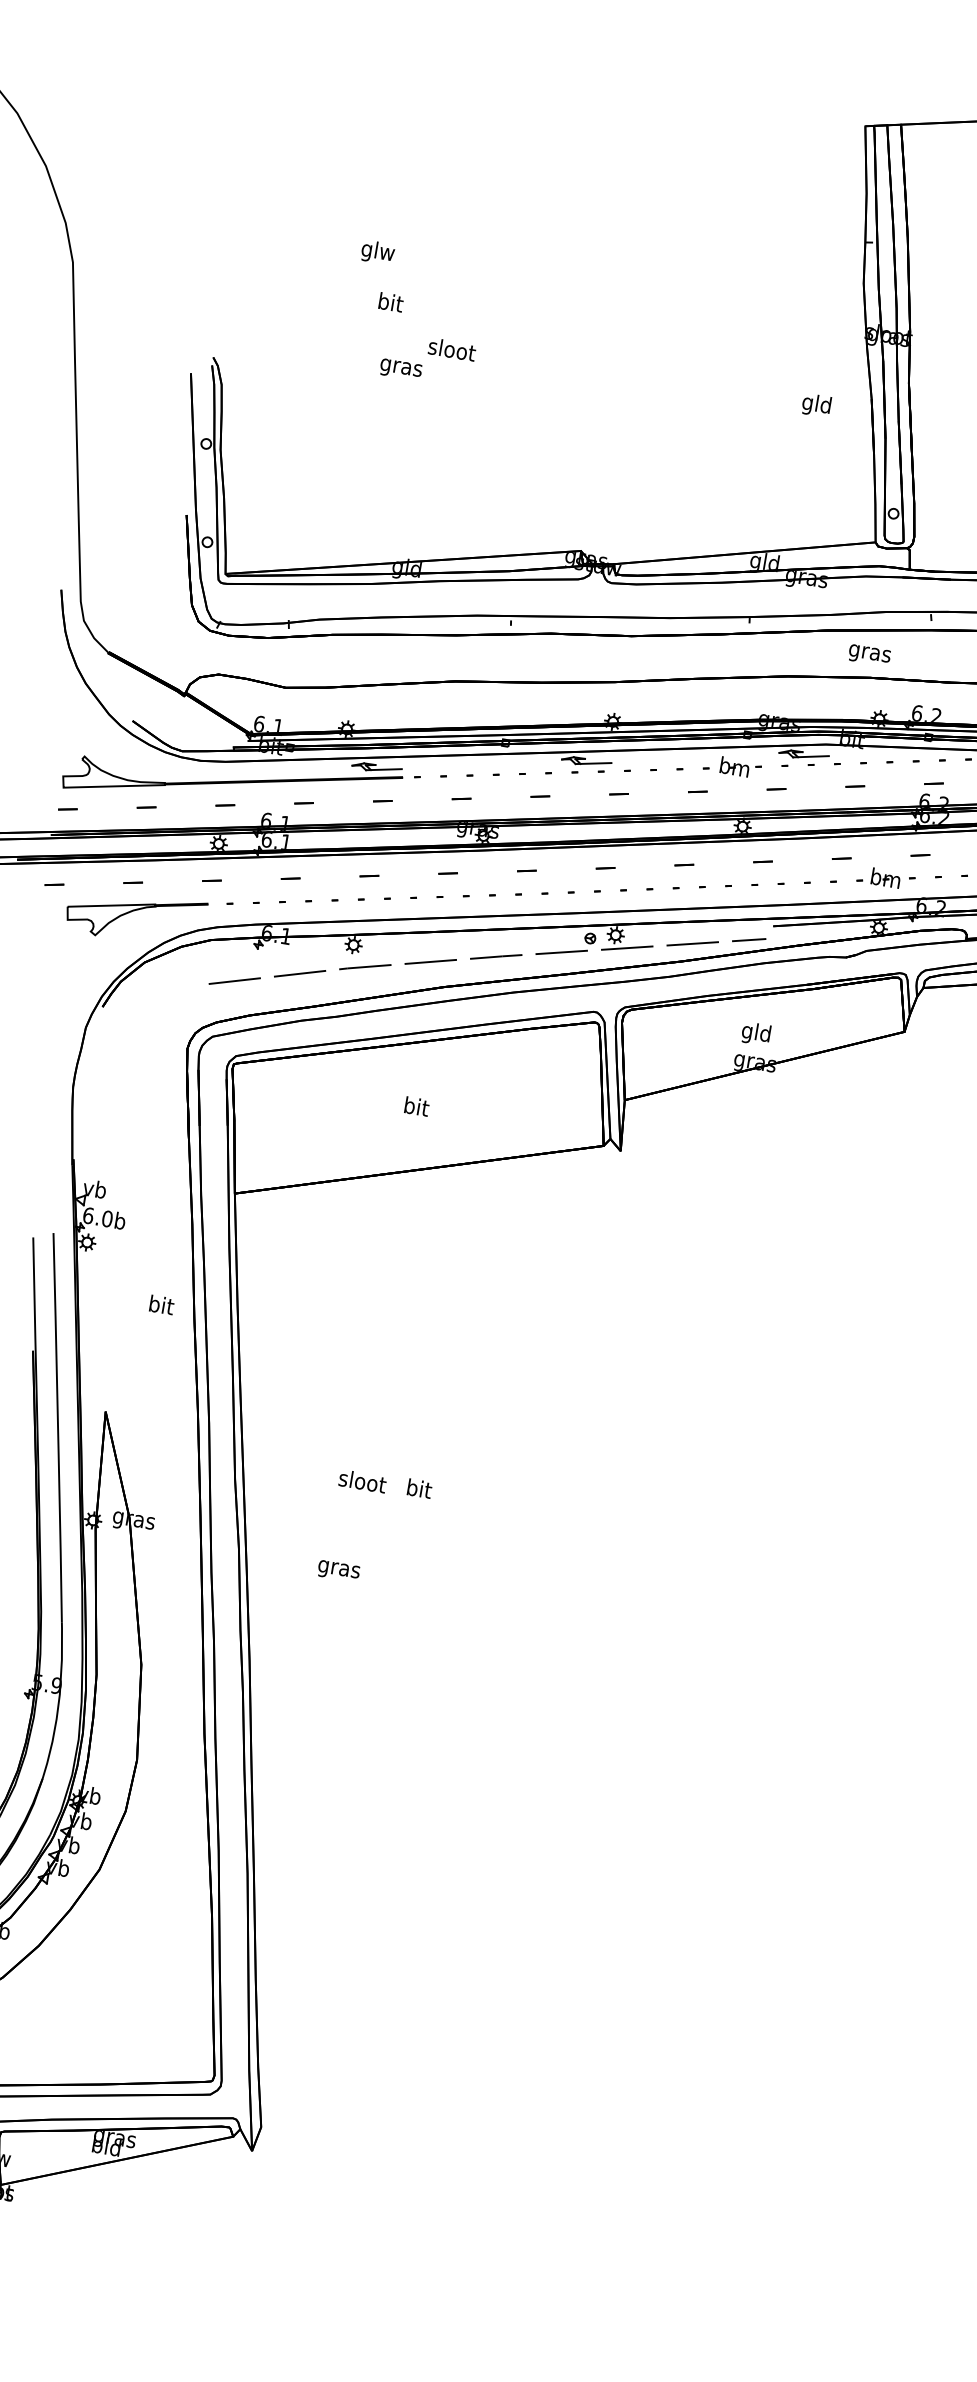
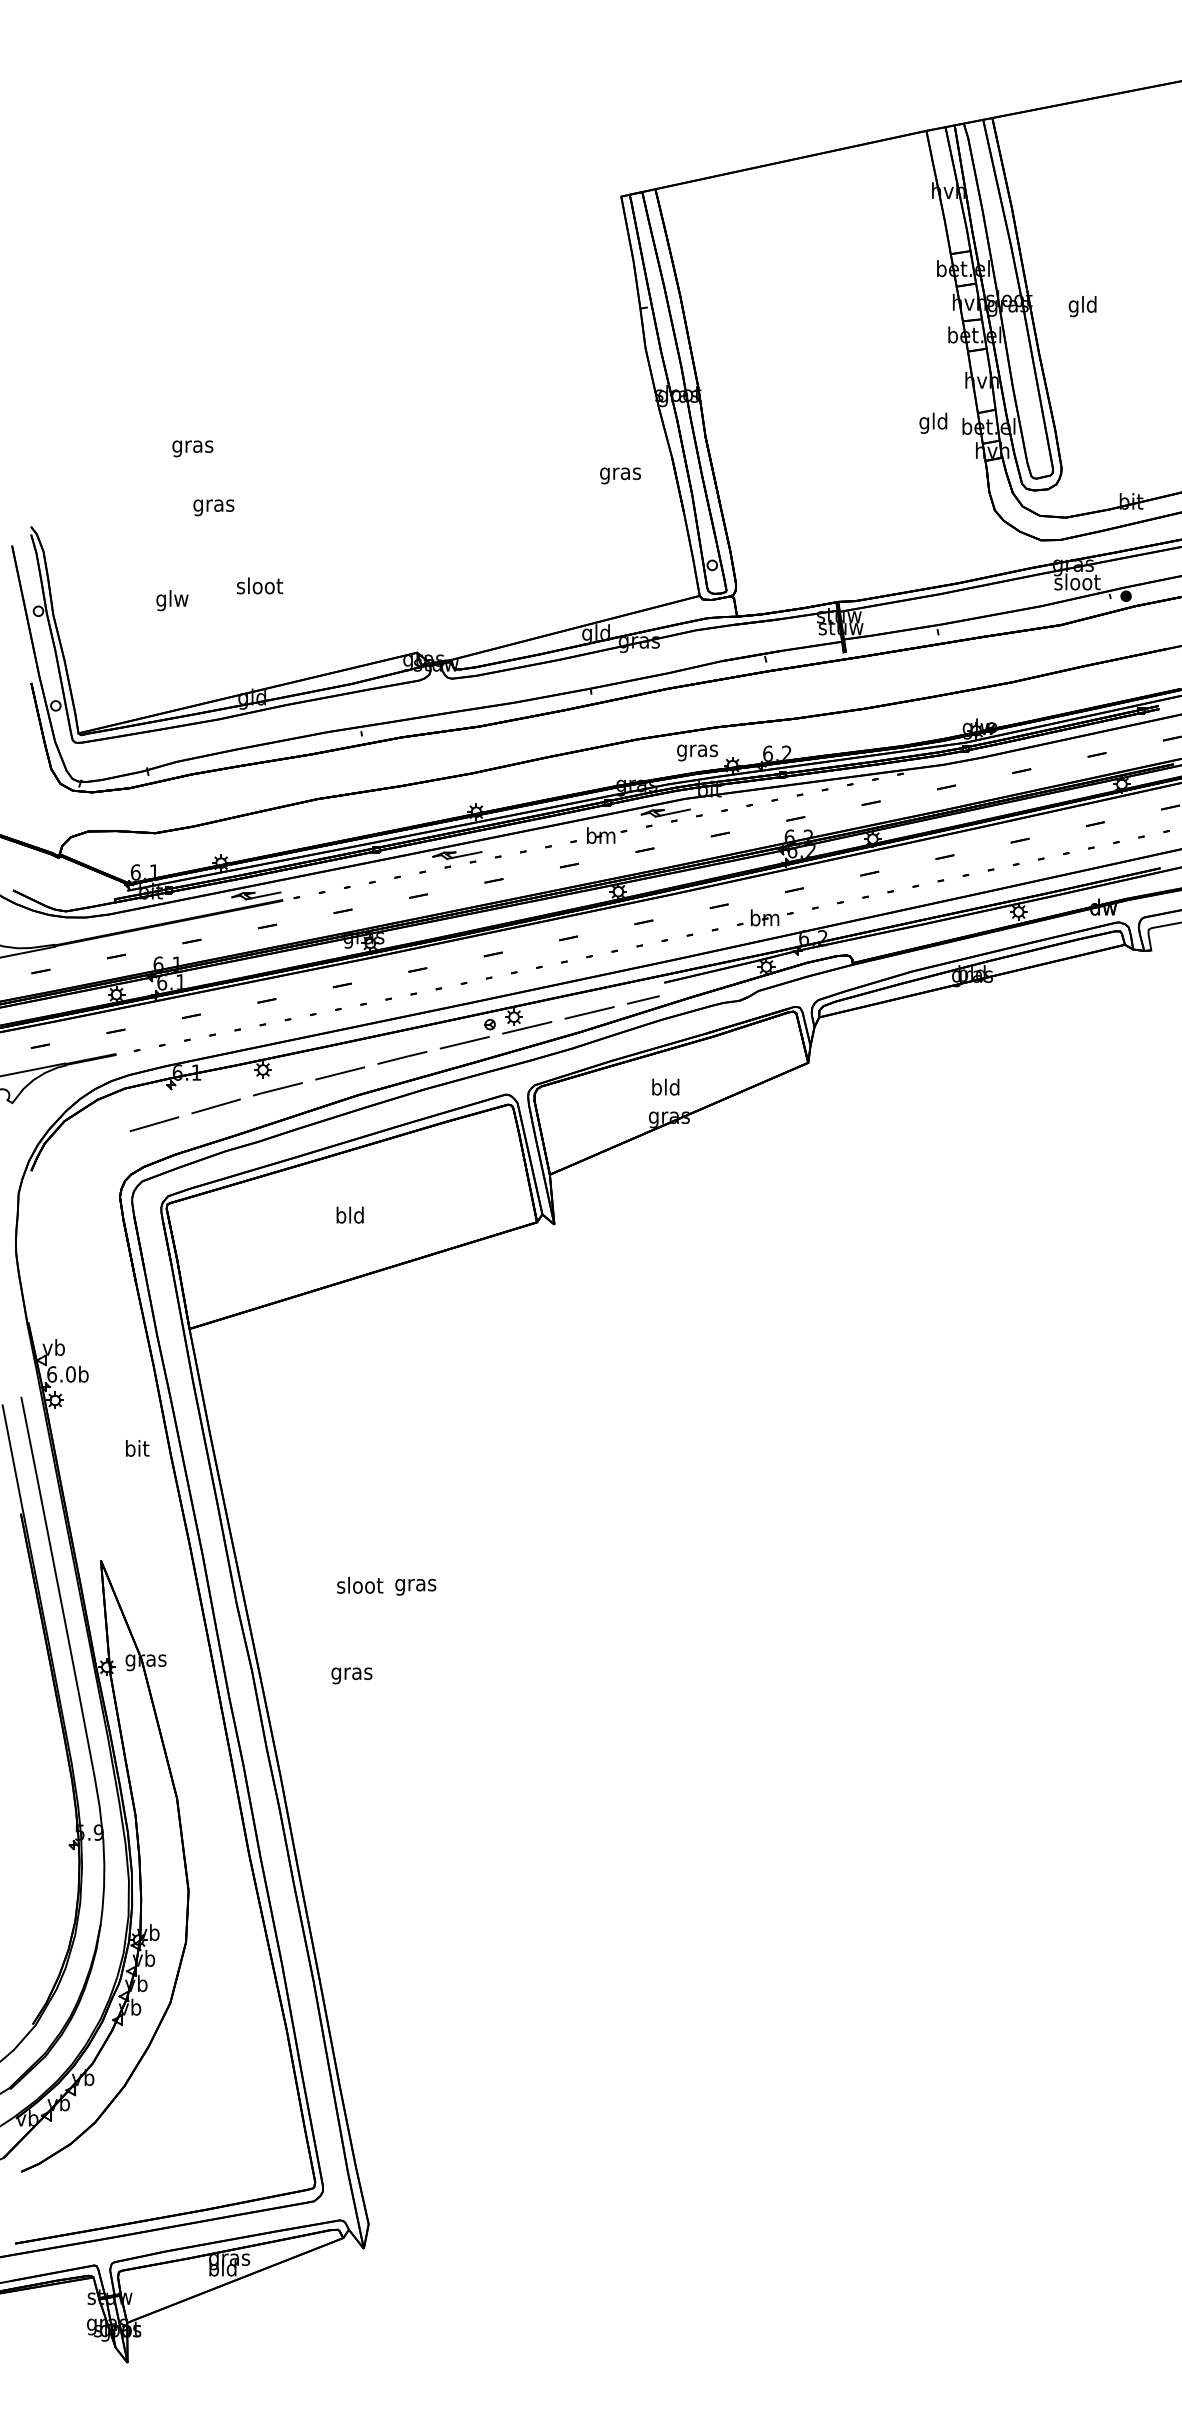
text: (378, 252) -> (172, 600), moved
text: (389, 304) -> (192, 446), bit -> gras
text: (452, 349) -> (260, 585), moved
text: (816, 405) -> (620, 473), gld -> gras
text: (869, 655) -> (697, 752), moved
text: (747, 1031) -> (656, 1088), gld -> bld
text: (415, 1105) -> (349, 1214), bit -> bld
text: (418, 1490) -> (415, 1584), bit -> gras

